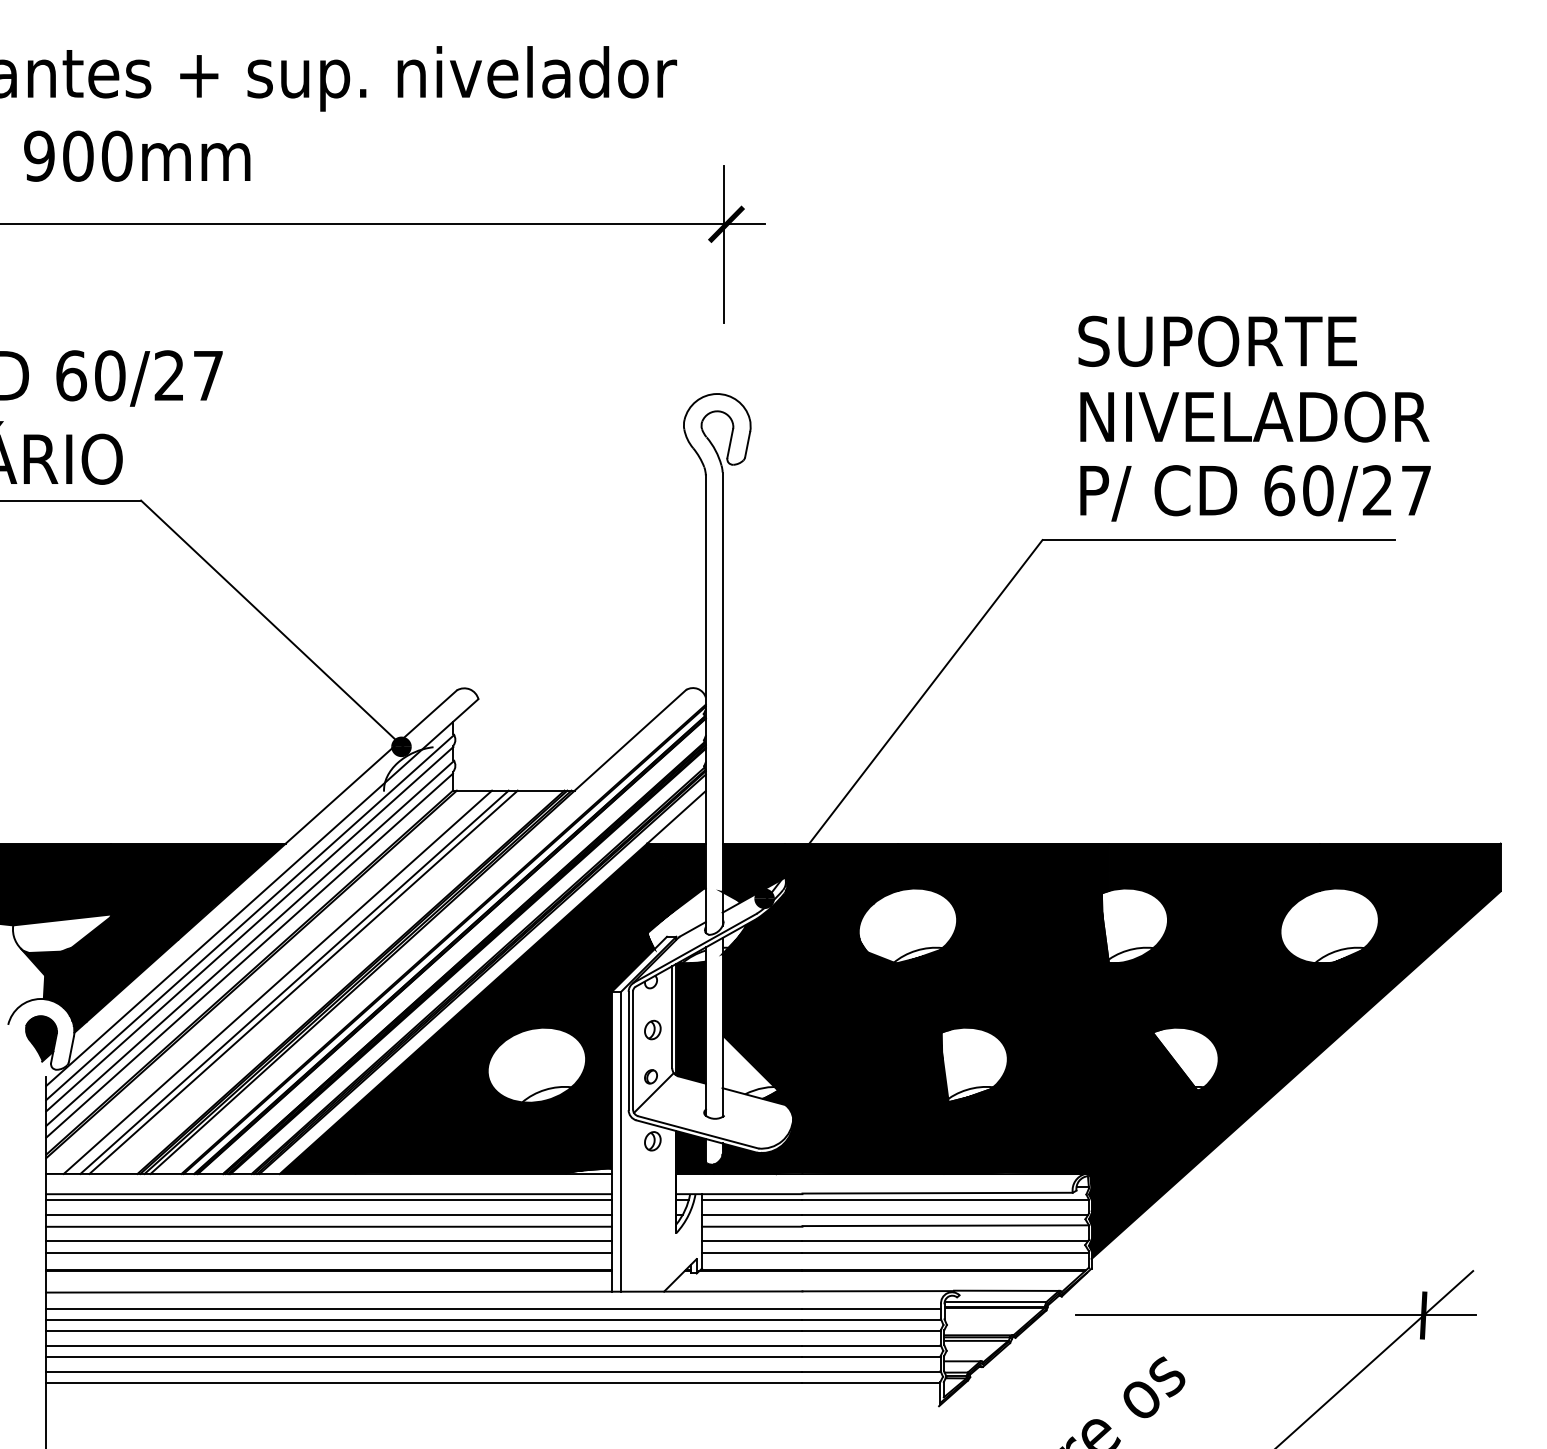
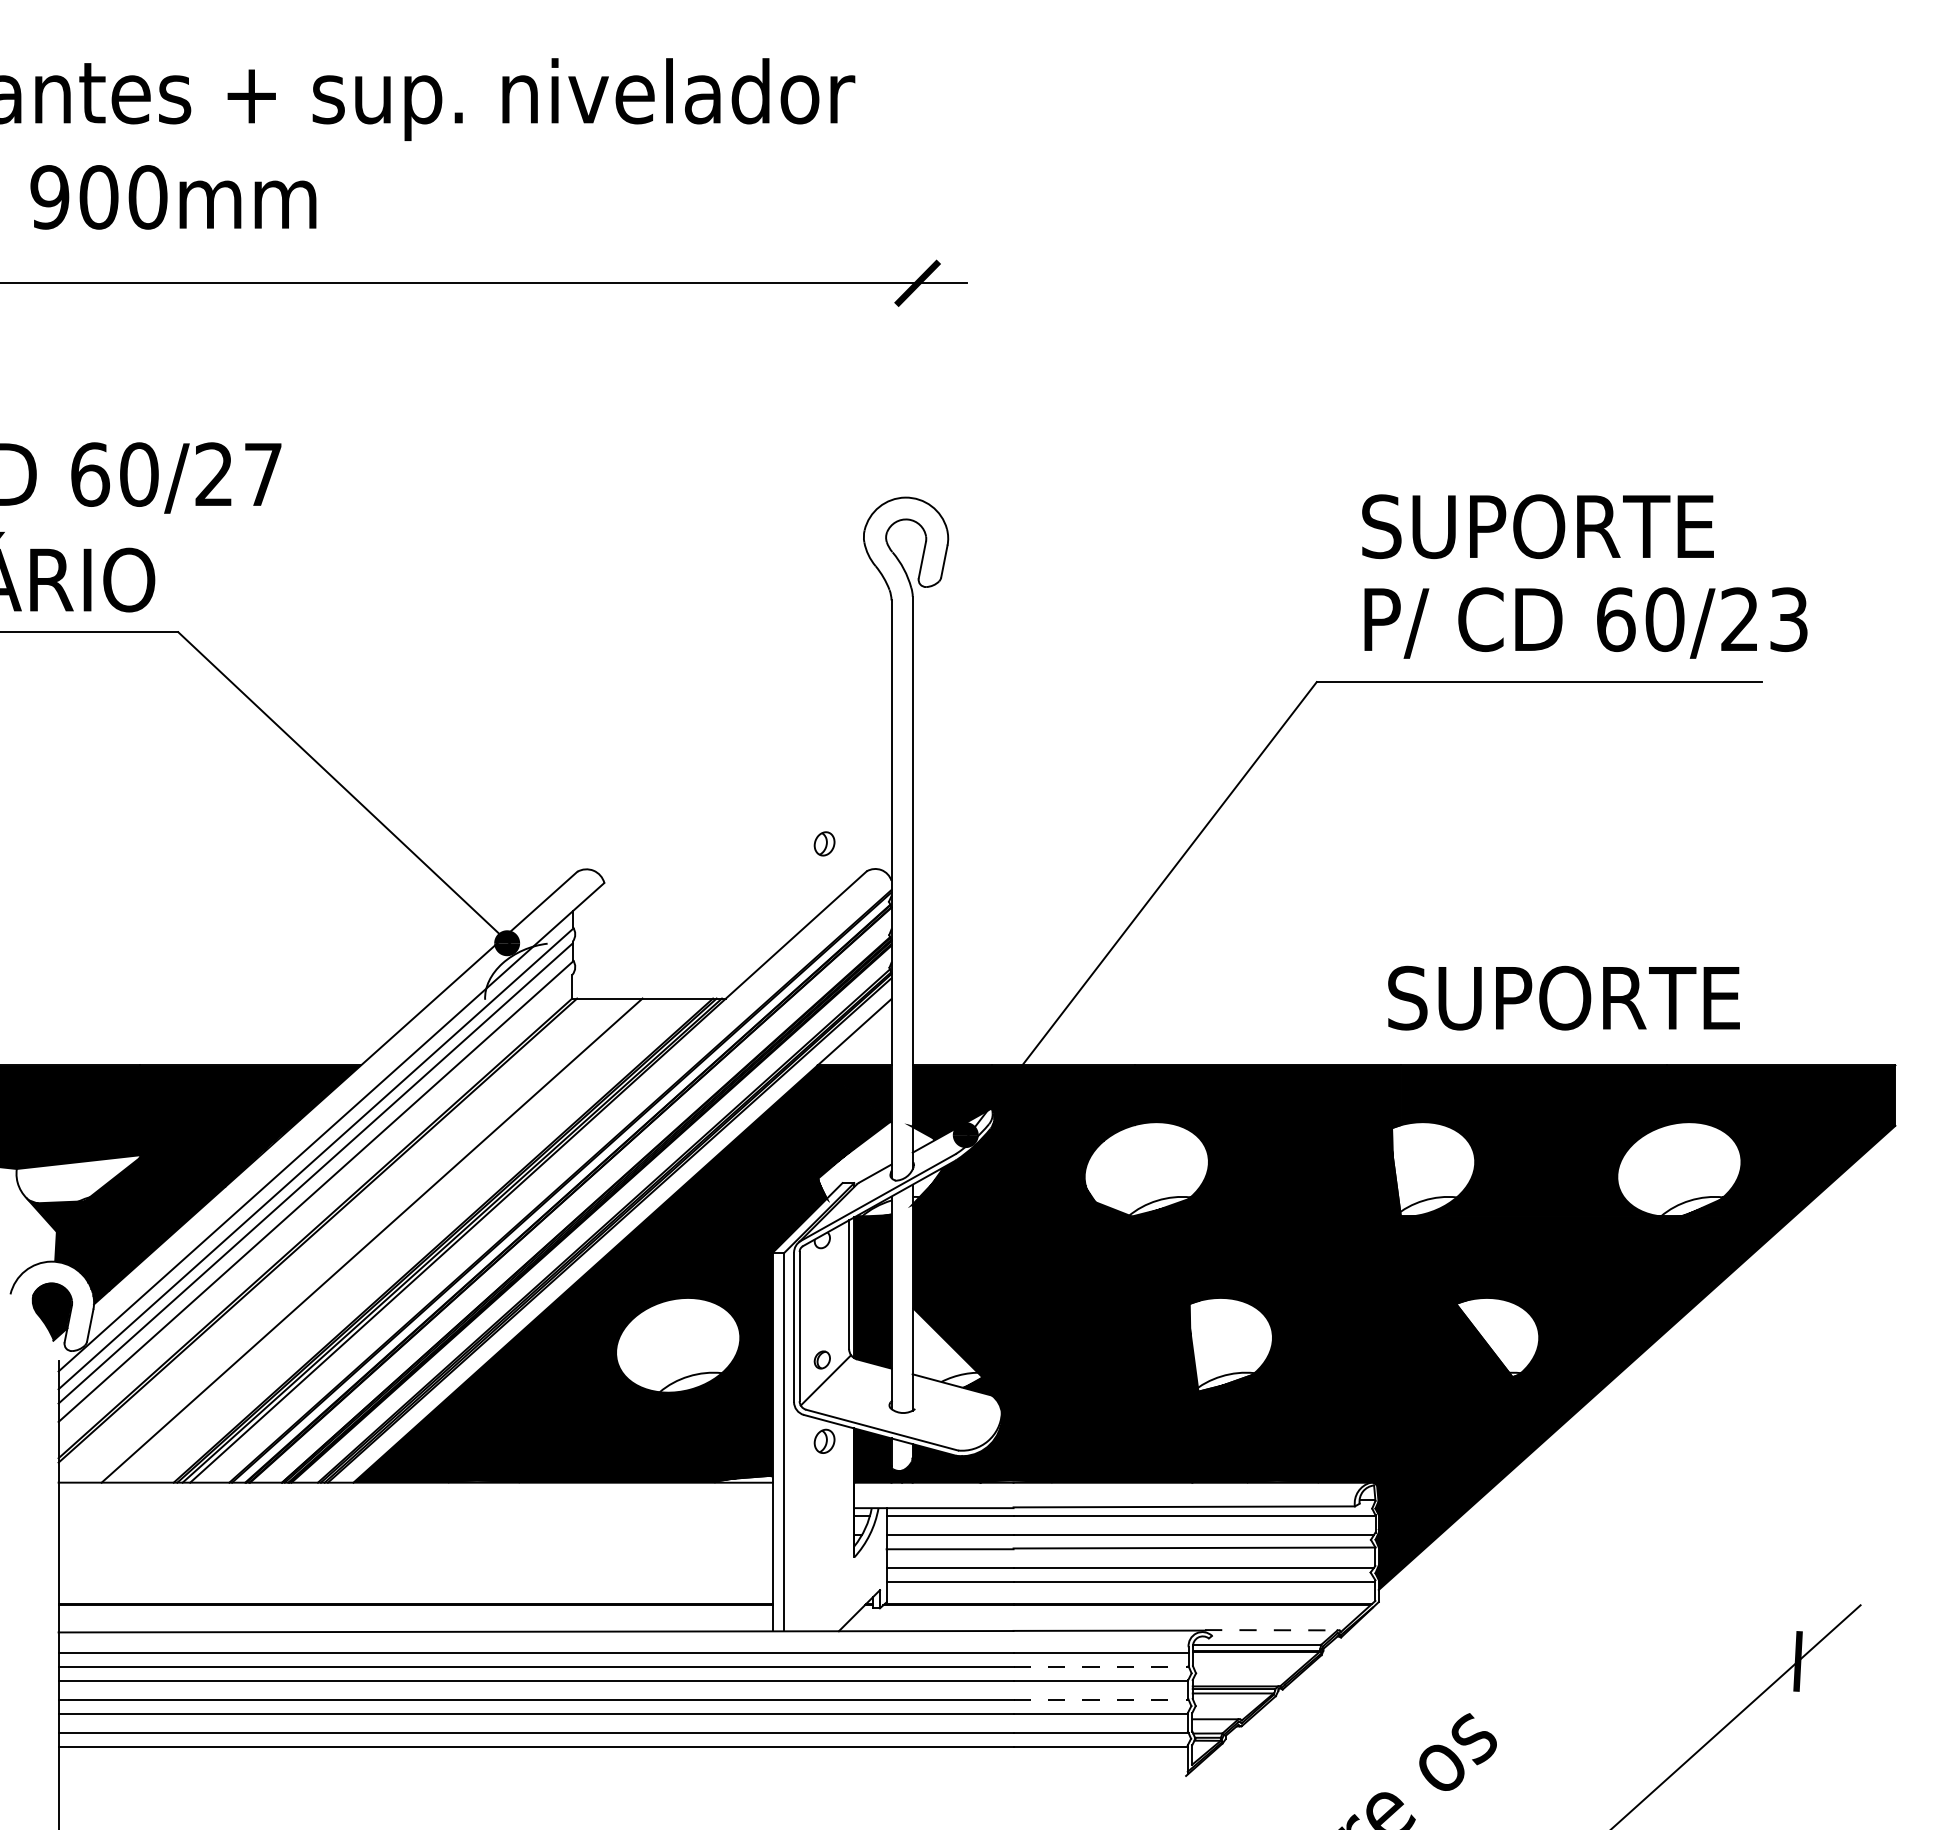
line: (724, 244) -> (914, 308), removed
text: (1217, 340) -> (1563, 997), moved
text: (1253, 416) -> (1583, 526), NIVELADOR -> SUPORTE
text: (1416, 490) -> (1788, 619), 60/27 -> 60/23
line: (249, 955) -> (315, 1206), removed
line: (277, 982) -> (350, 1240), removed
line: (303, 982) -> (383, 1240), removed
part: (652, 1029) -> (824, 843), moved
line: (328, 1194) -> (415, 1508), removed
line: (328, 1199) -> (415, 1515), removed
line: (328, 1215) -> (415, 1534), removed
line: (328, 1226) -> (415, 1549), removed
line: (328, 1241) -> (415, 1567), removed
line: (328, 1253) -> (415, 1582), removed
line: (1006, 1291) -> (1271, 1630), solid -> dashed
line: (1275, 1315) -> (1611, 1661), removed
line: (872, 1319) -> (1101, 1666), solid -> dashed
line: (872, 1345) -> (1101, 1699), solid -> dashed

